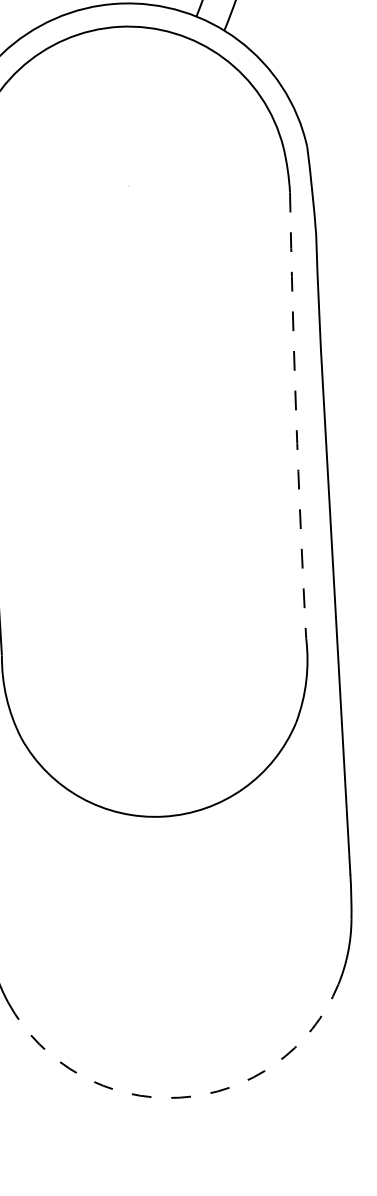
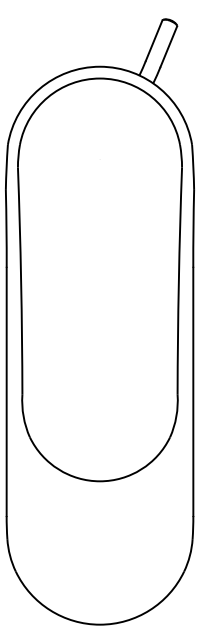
arc: (295, 416) -> (178, 281), dashed -> solid
arc: (178, 1097) -> (99, 624), dashed -> solid

